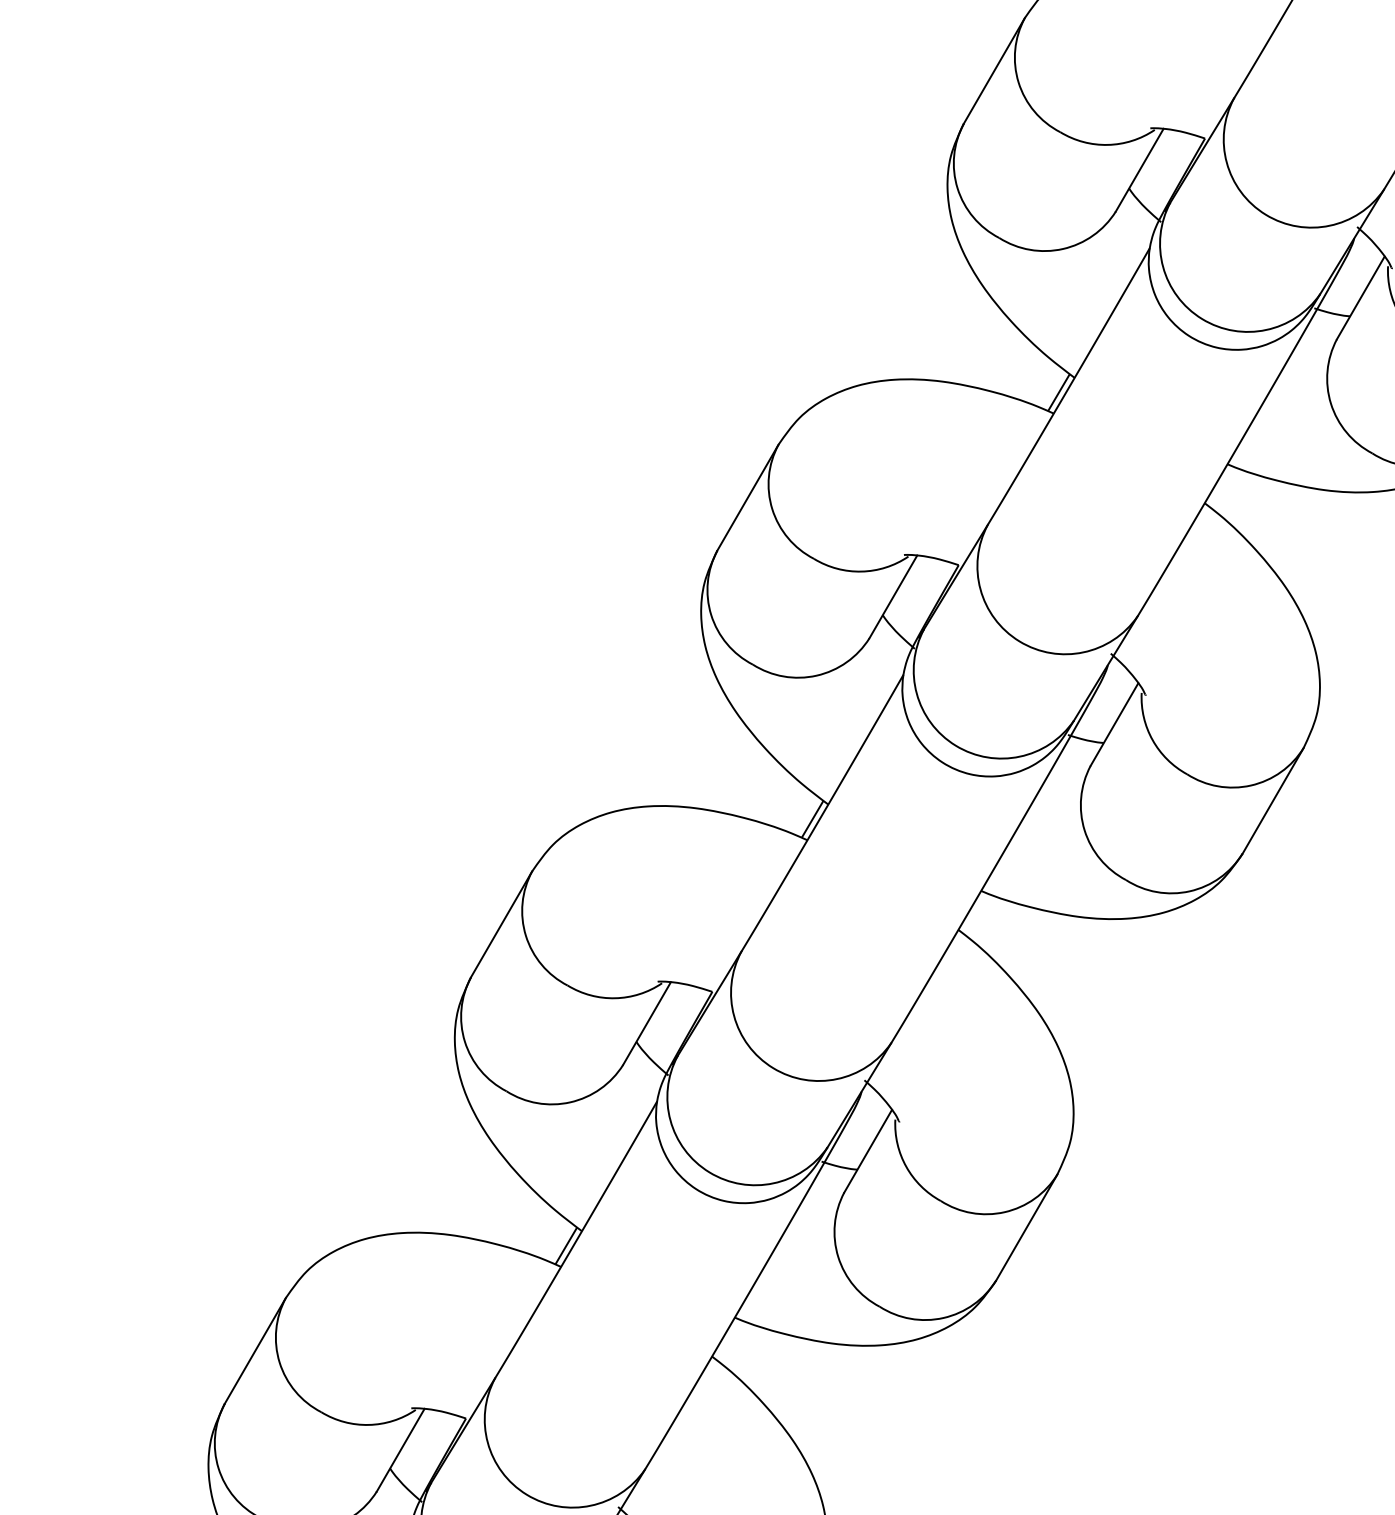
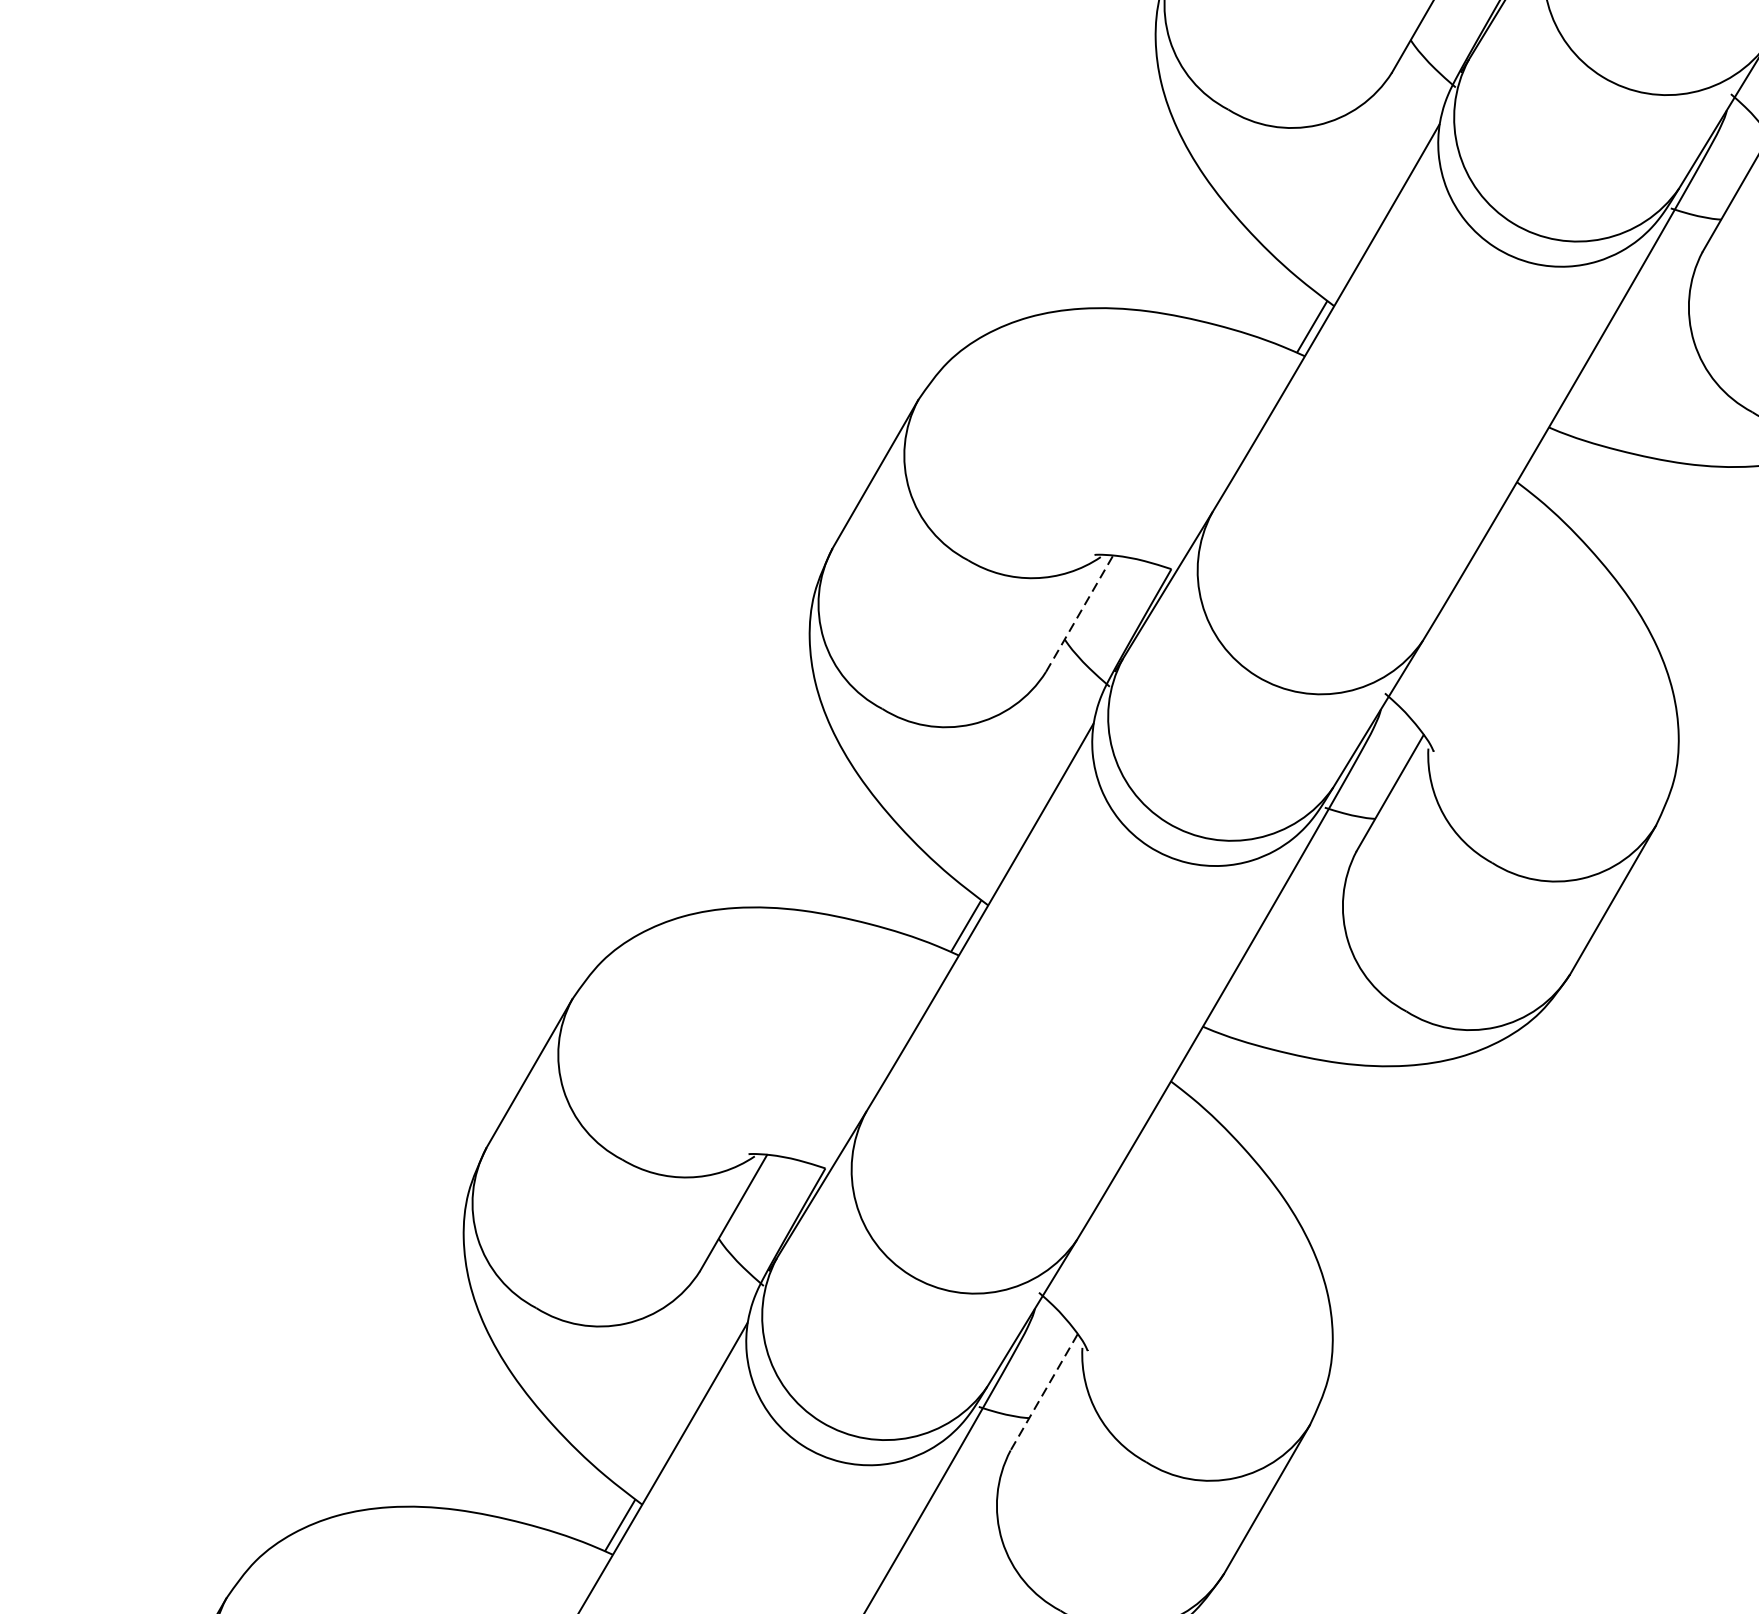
line: (893, 596) -> (1079, 613), solid -> dashed
line: (868, 1151) -> (1044, 1392), solid -> dashed

